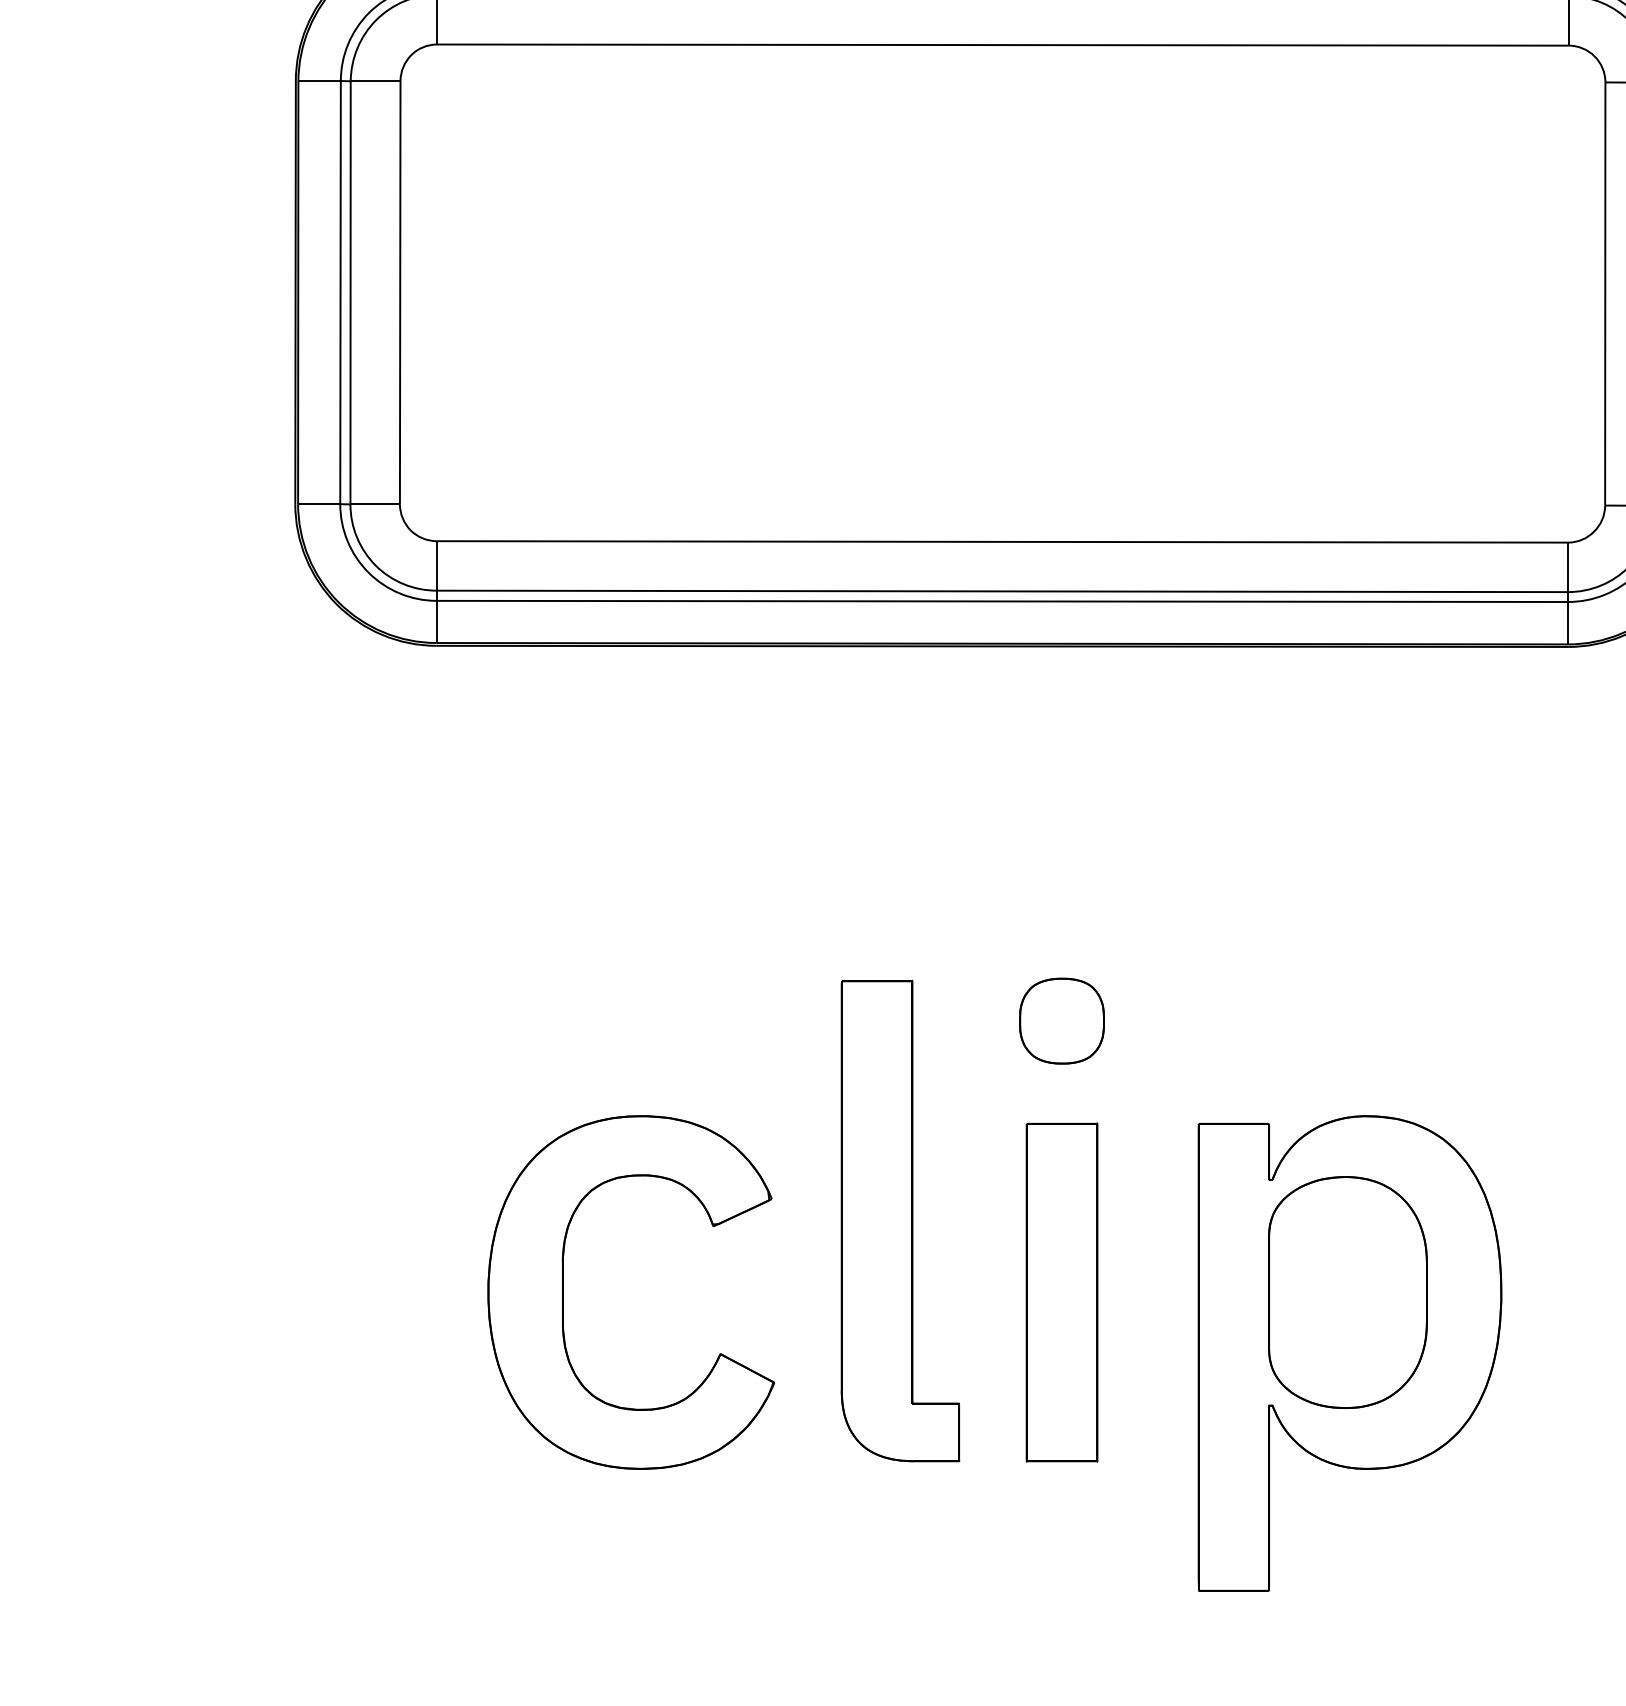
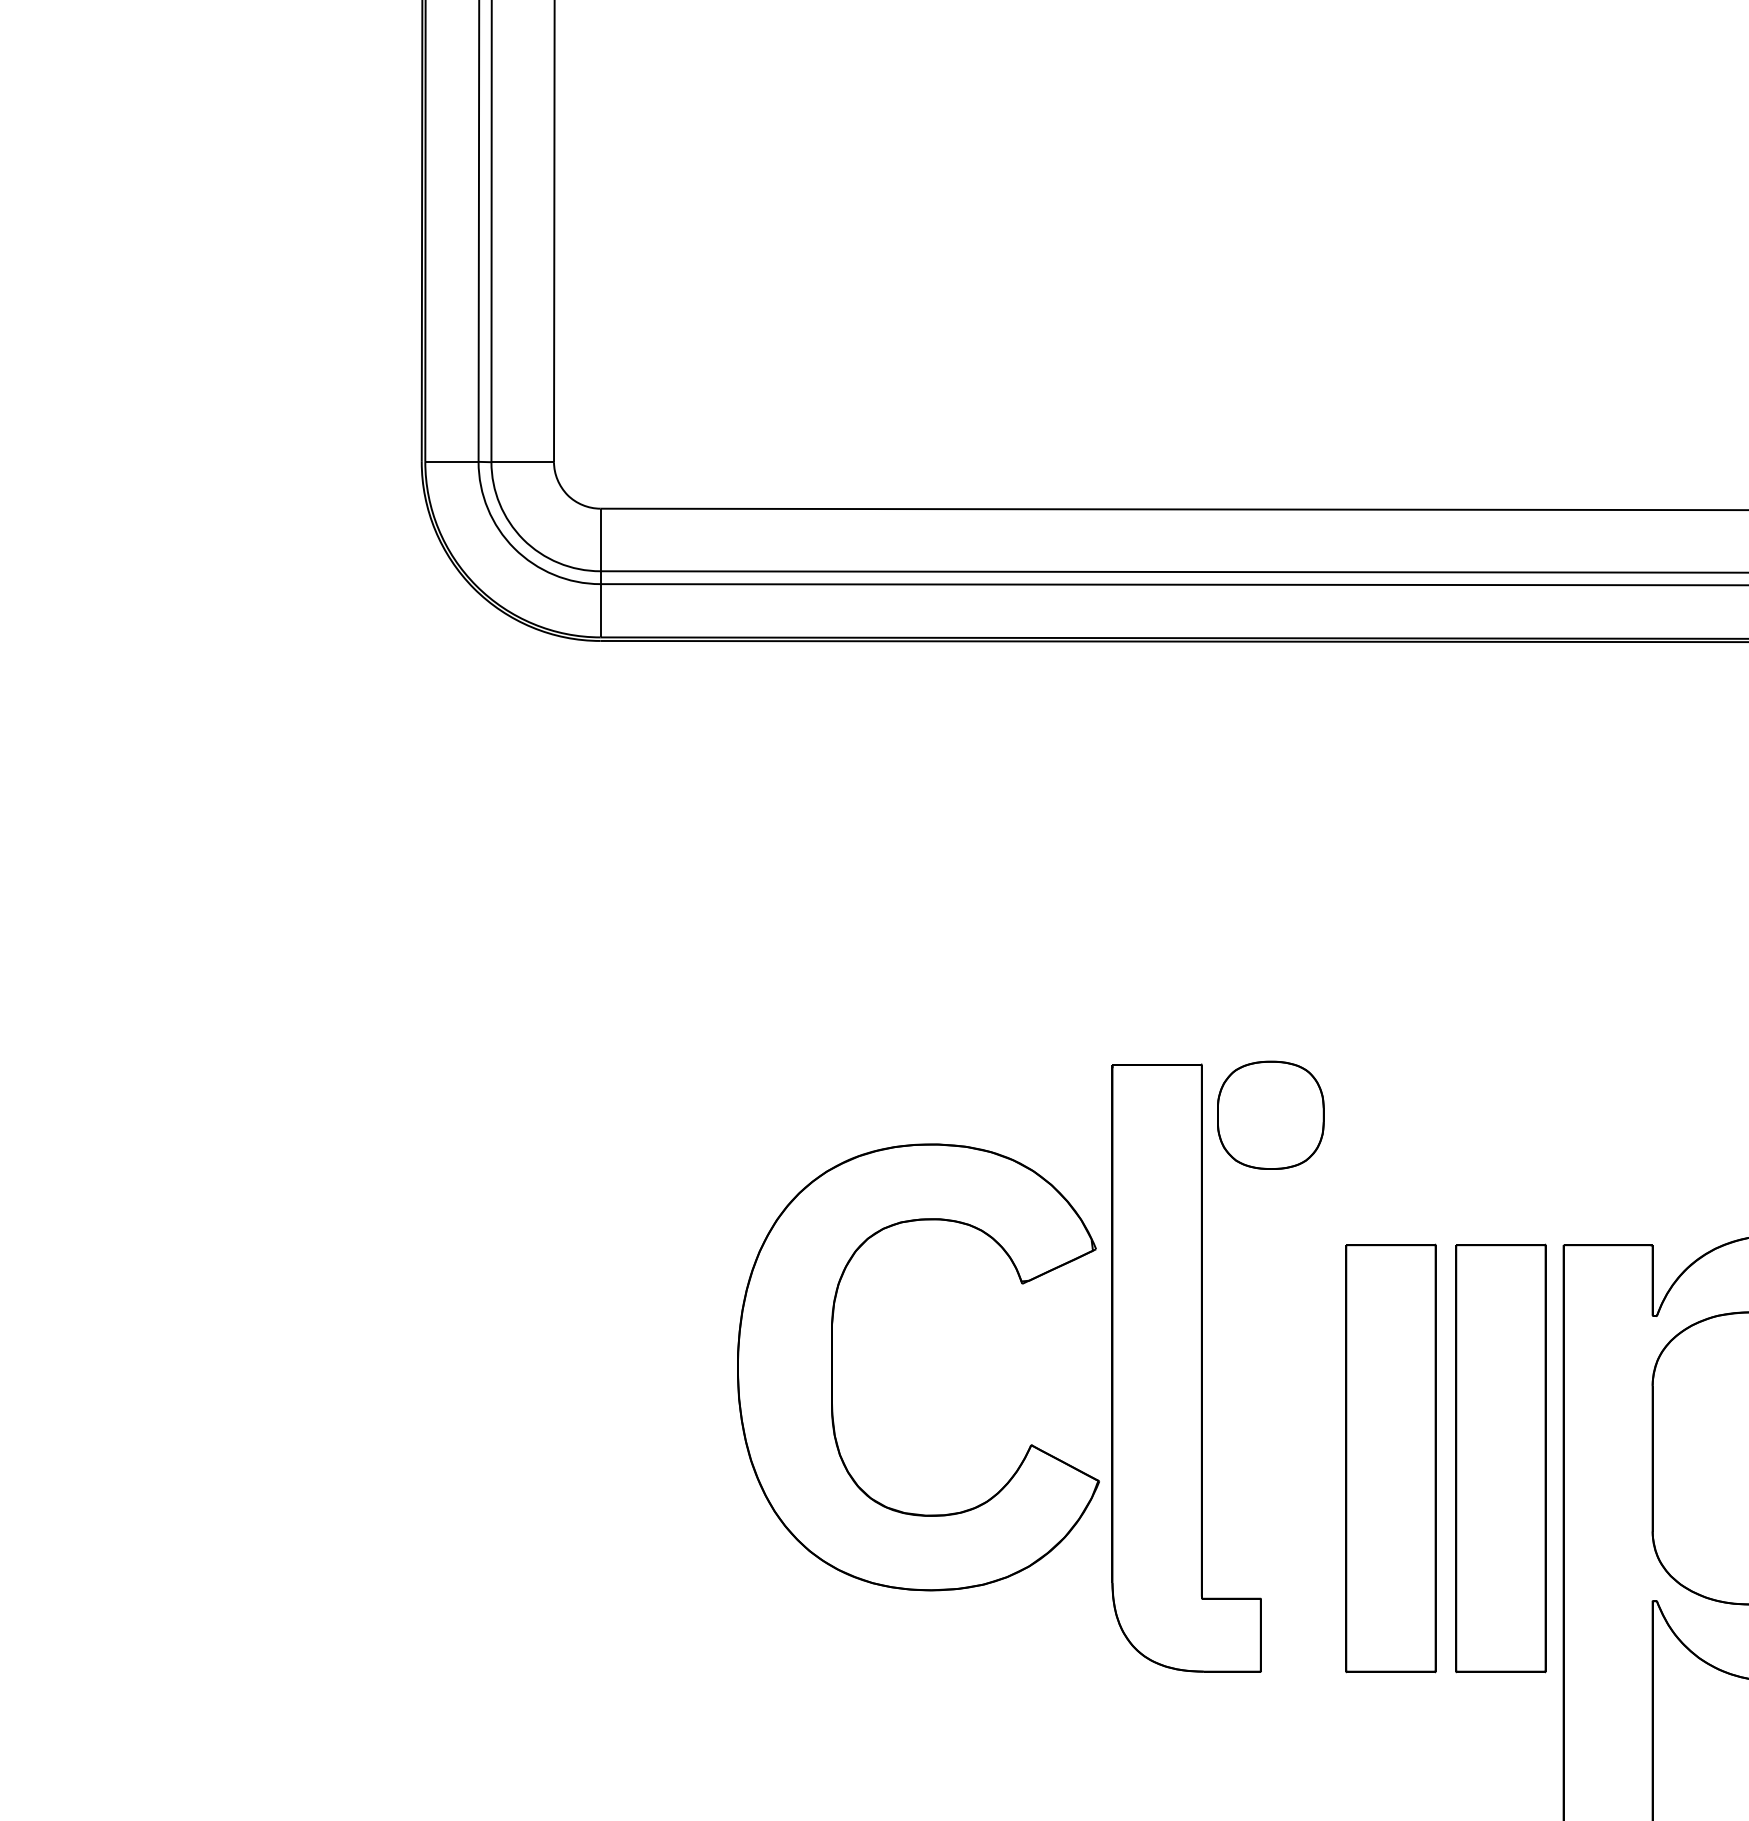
part: (1061, 1020) -> (1270, 1114), moved
part: (563, 1292) -> (832, 1367), moved
part: (1148, 1292) -> (1500, 1458), added

